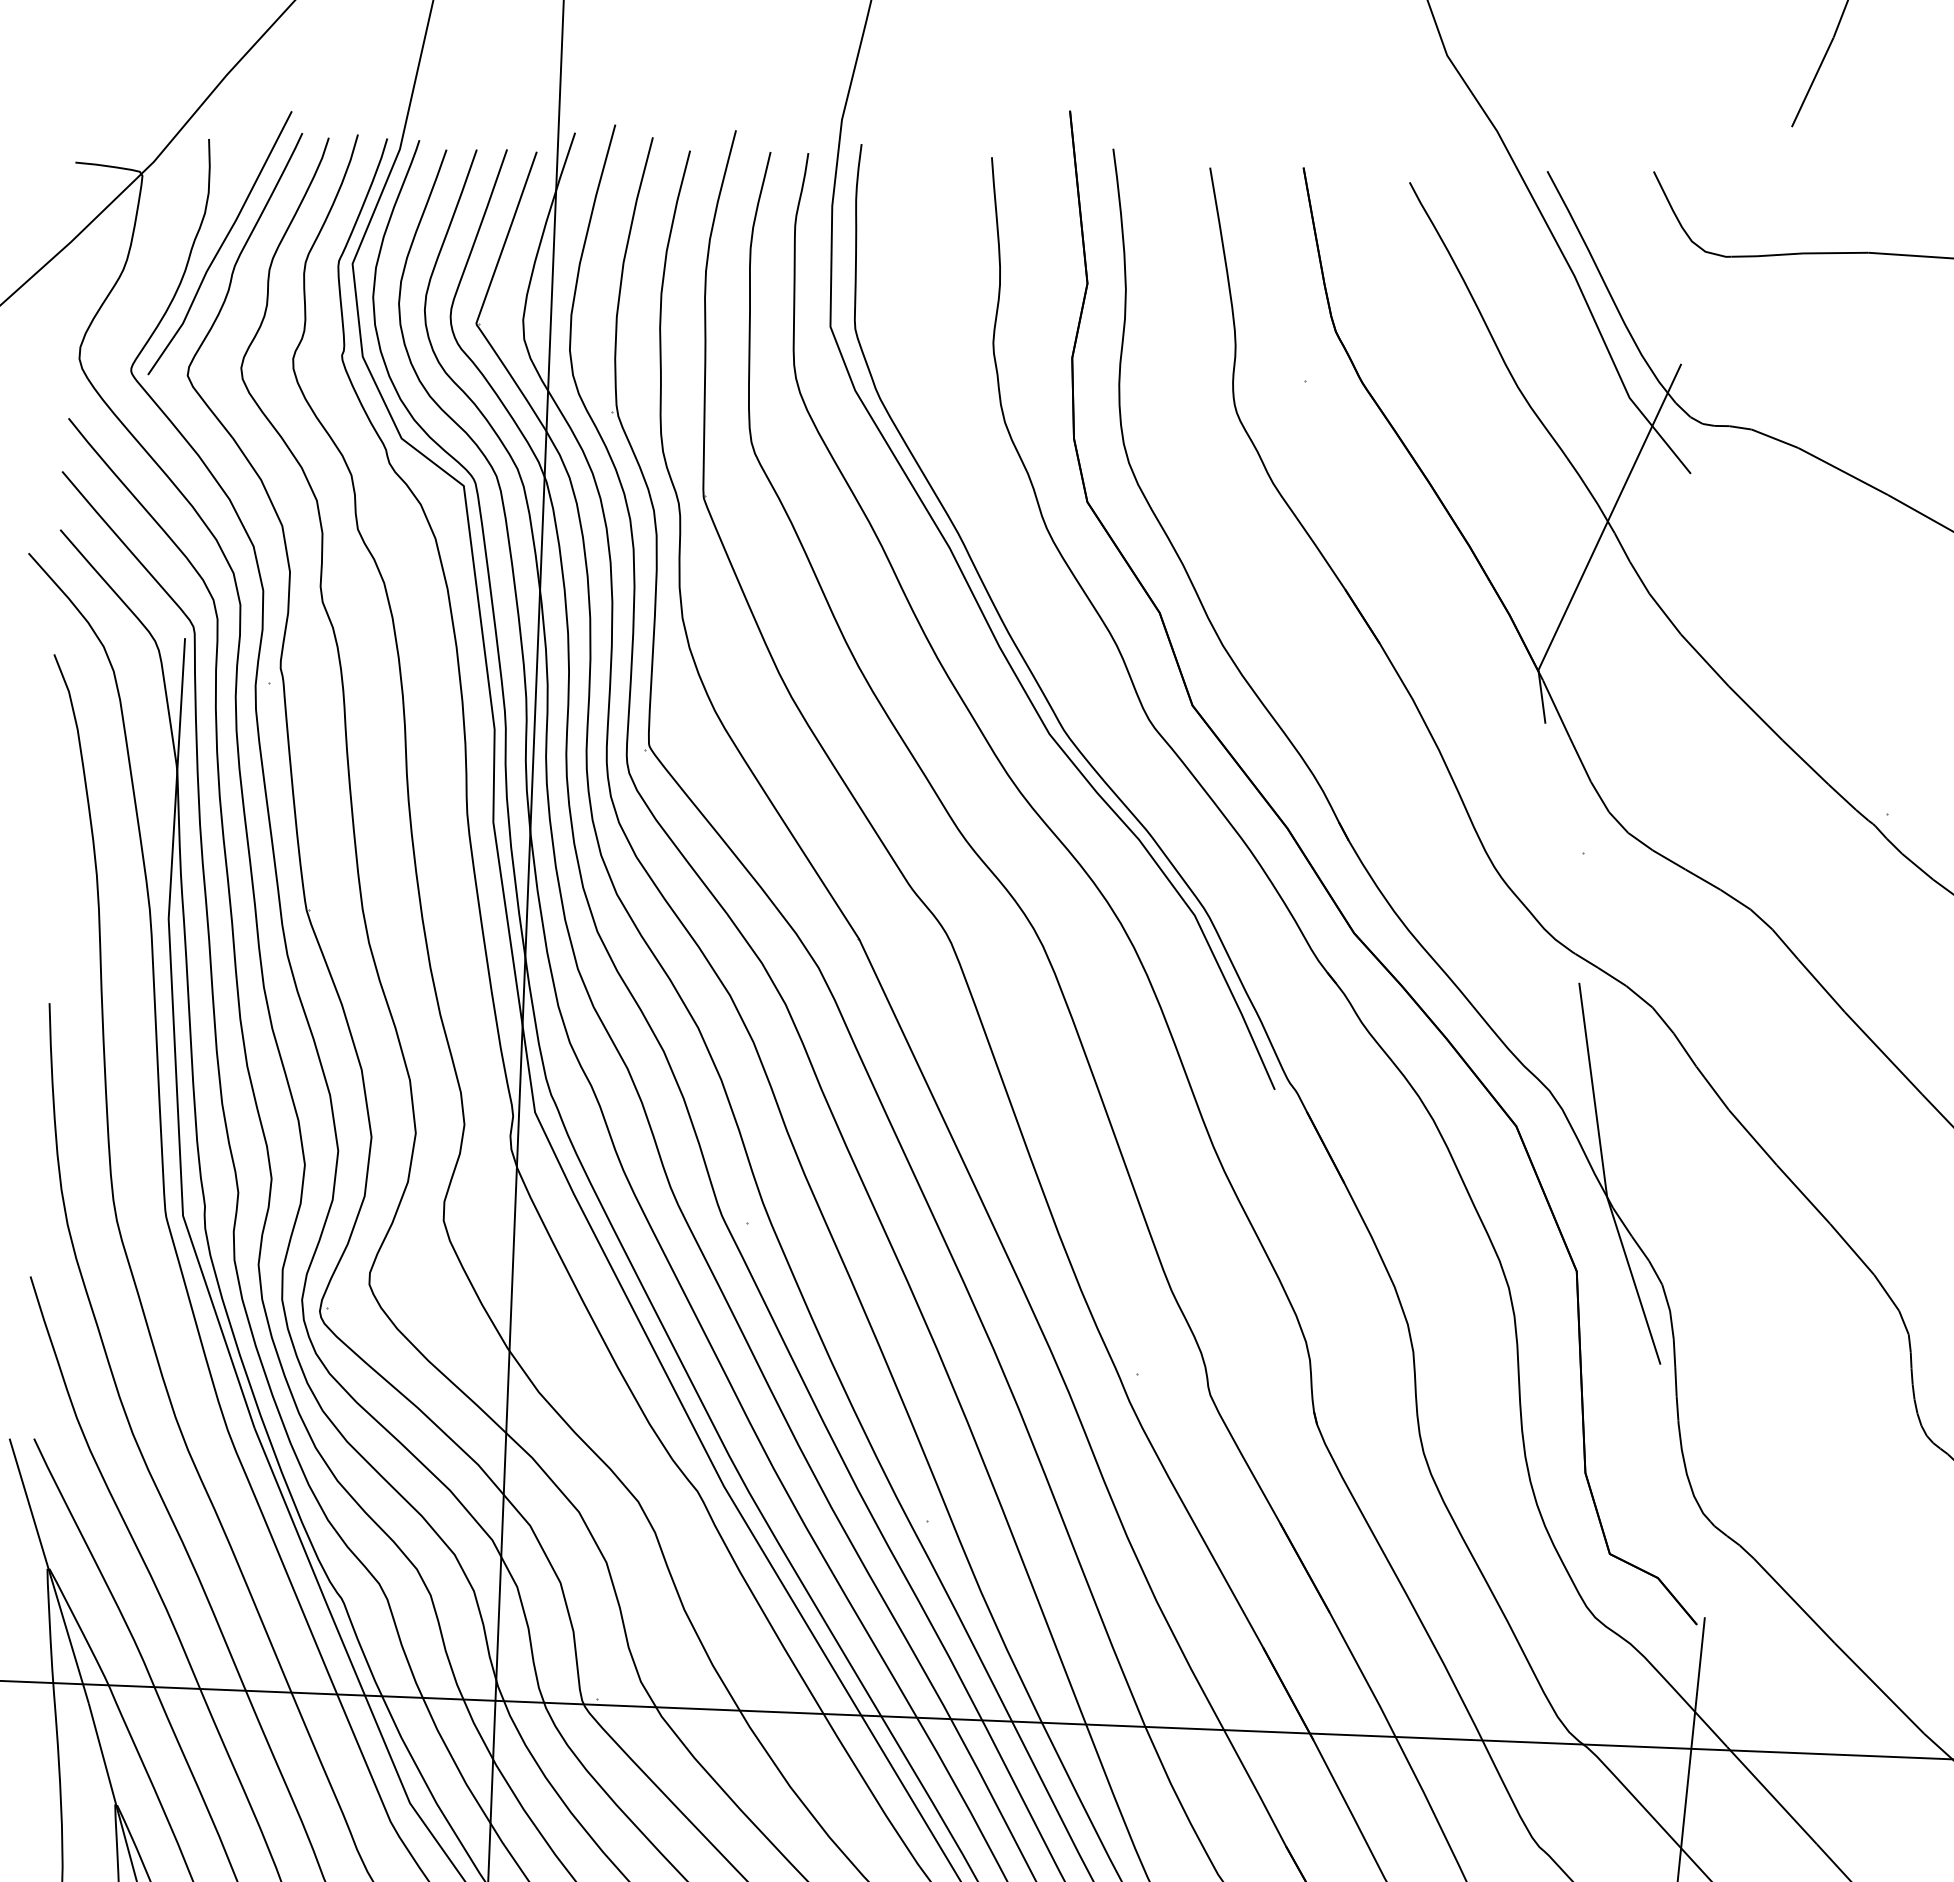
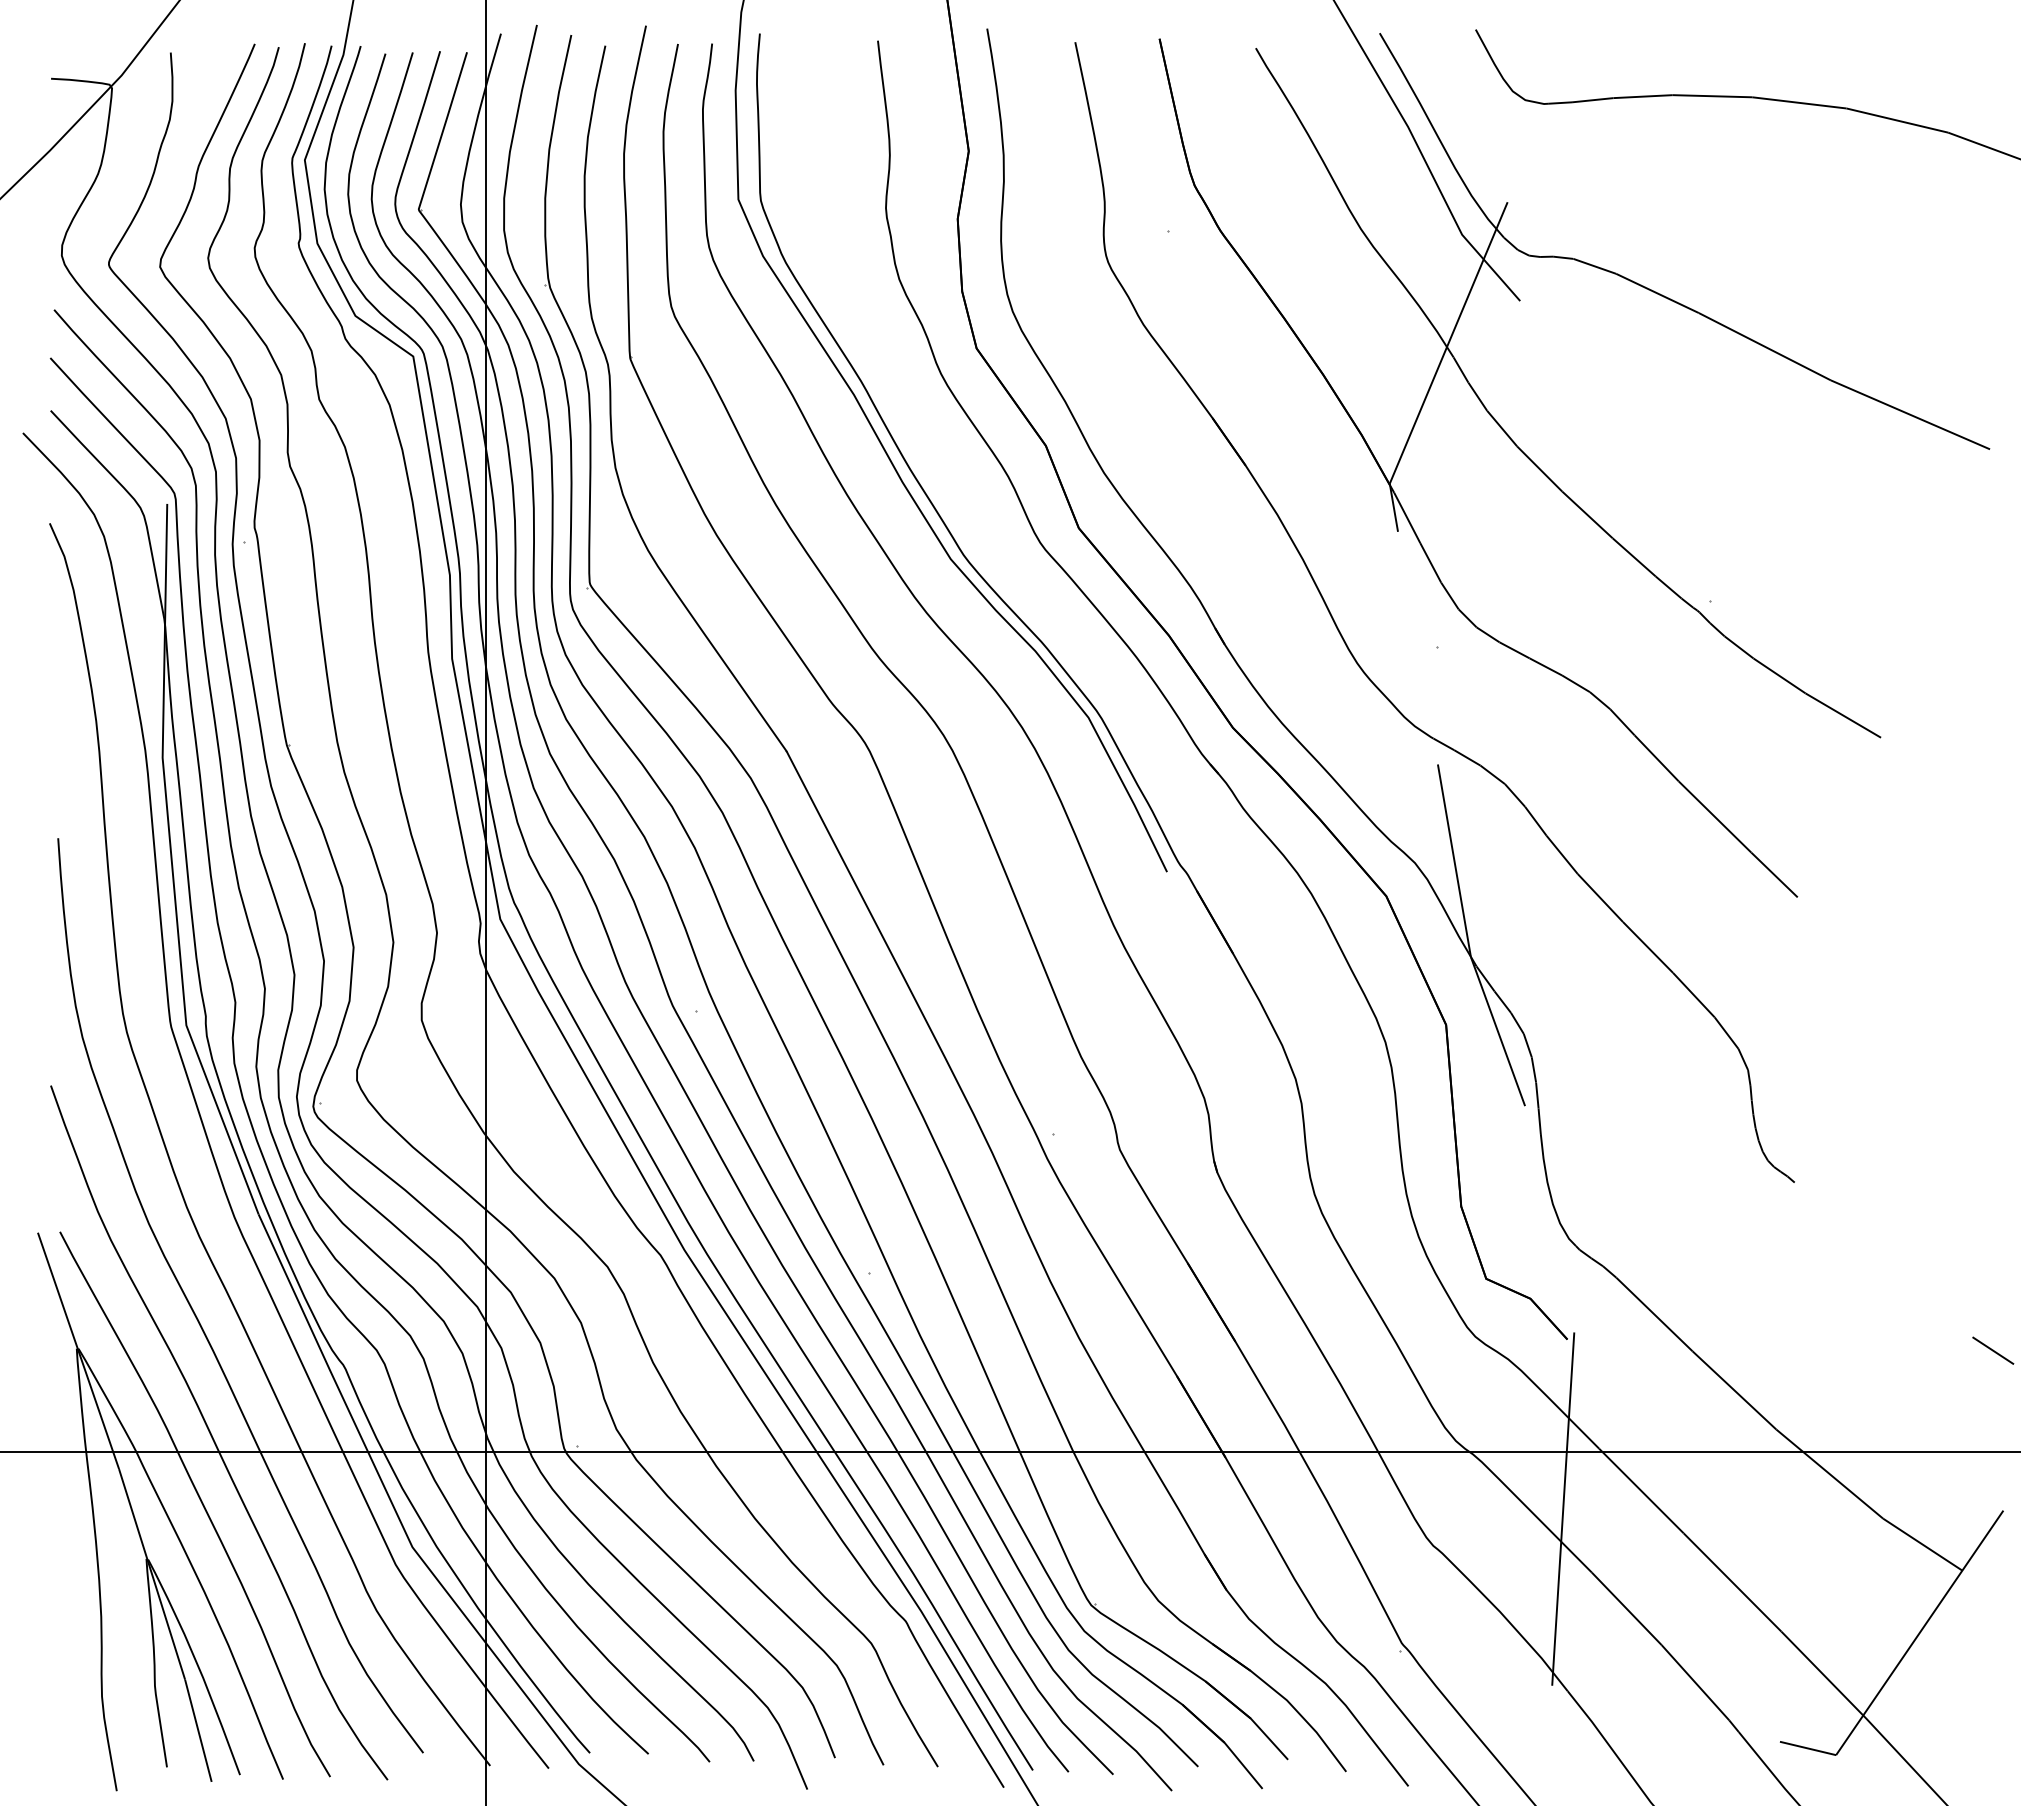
line: (221, 243) -> (185, 146), removed

